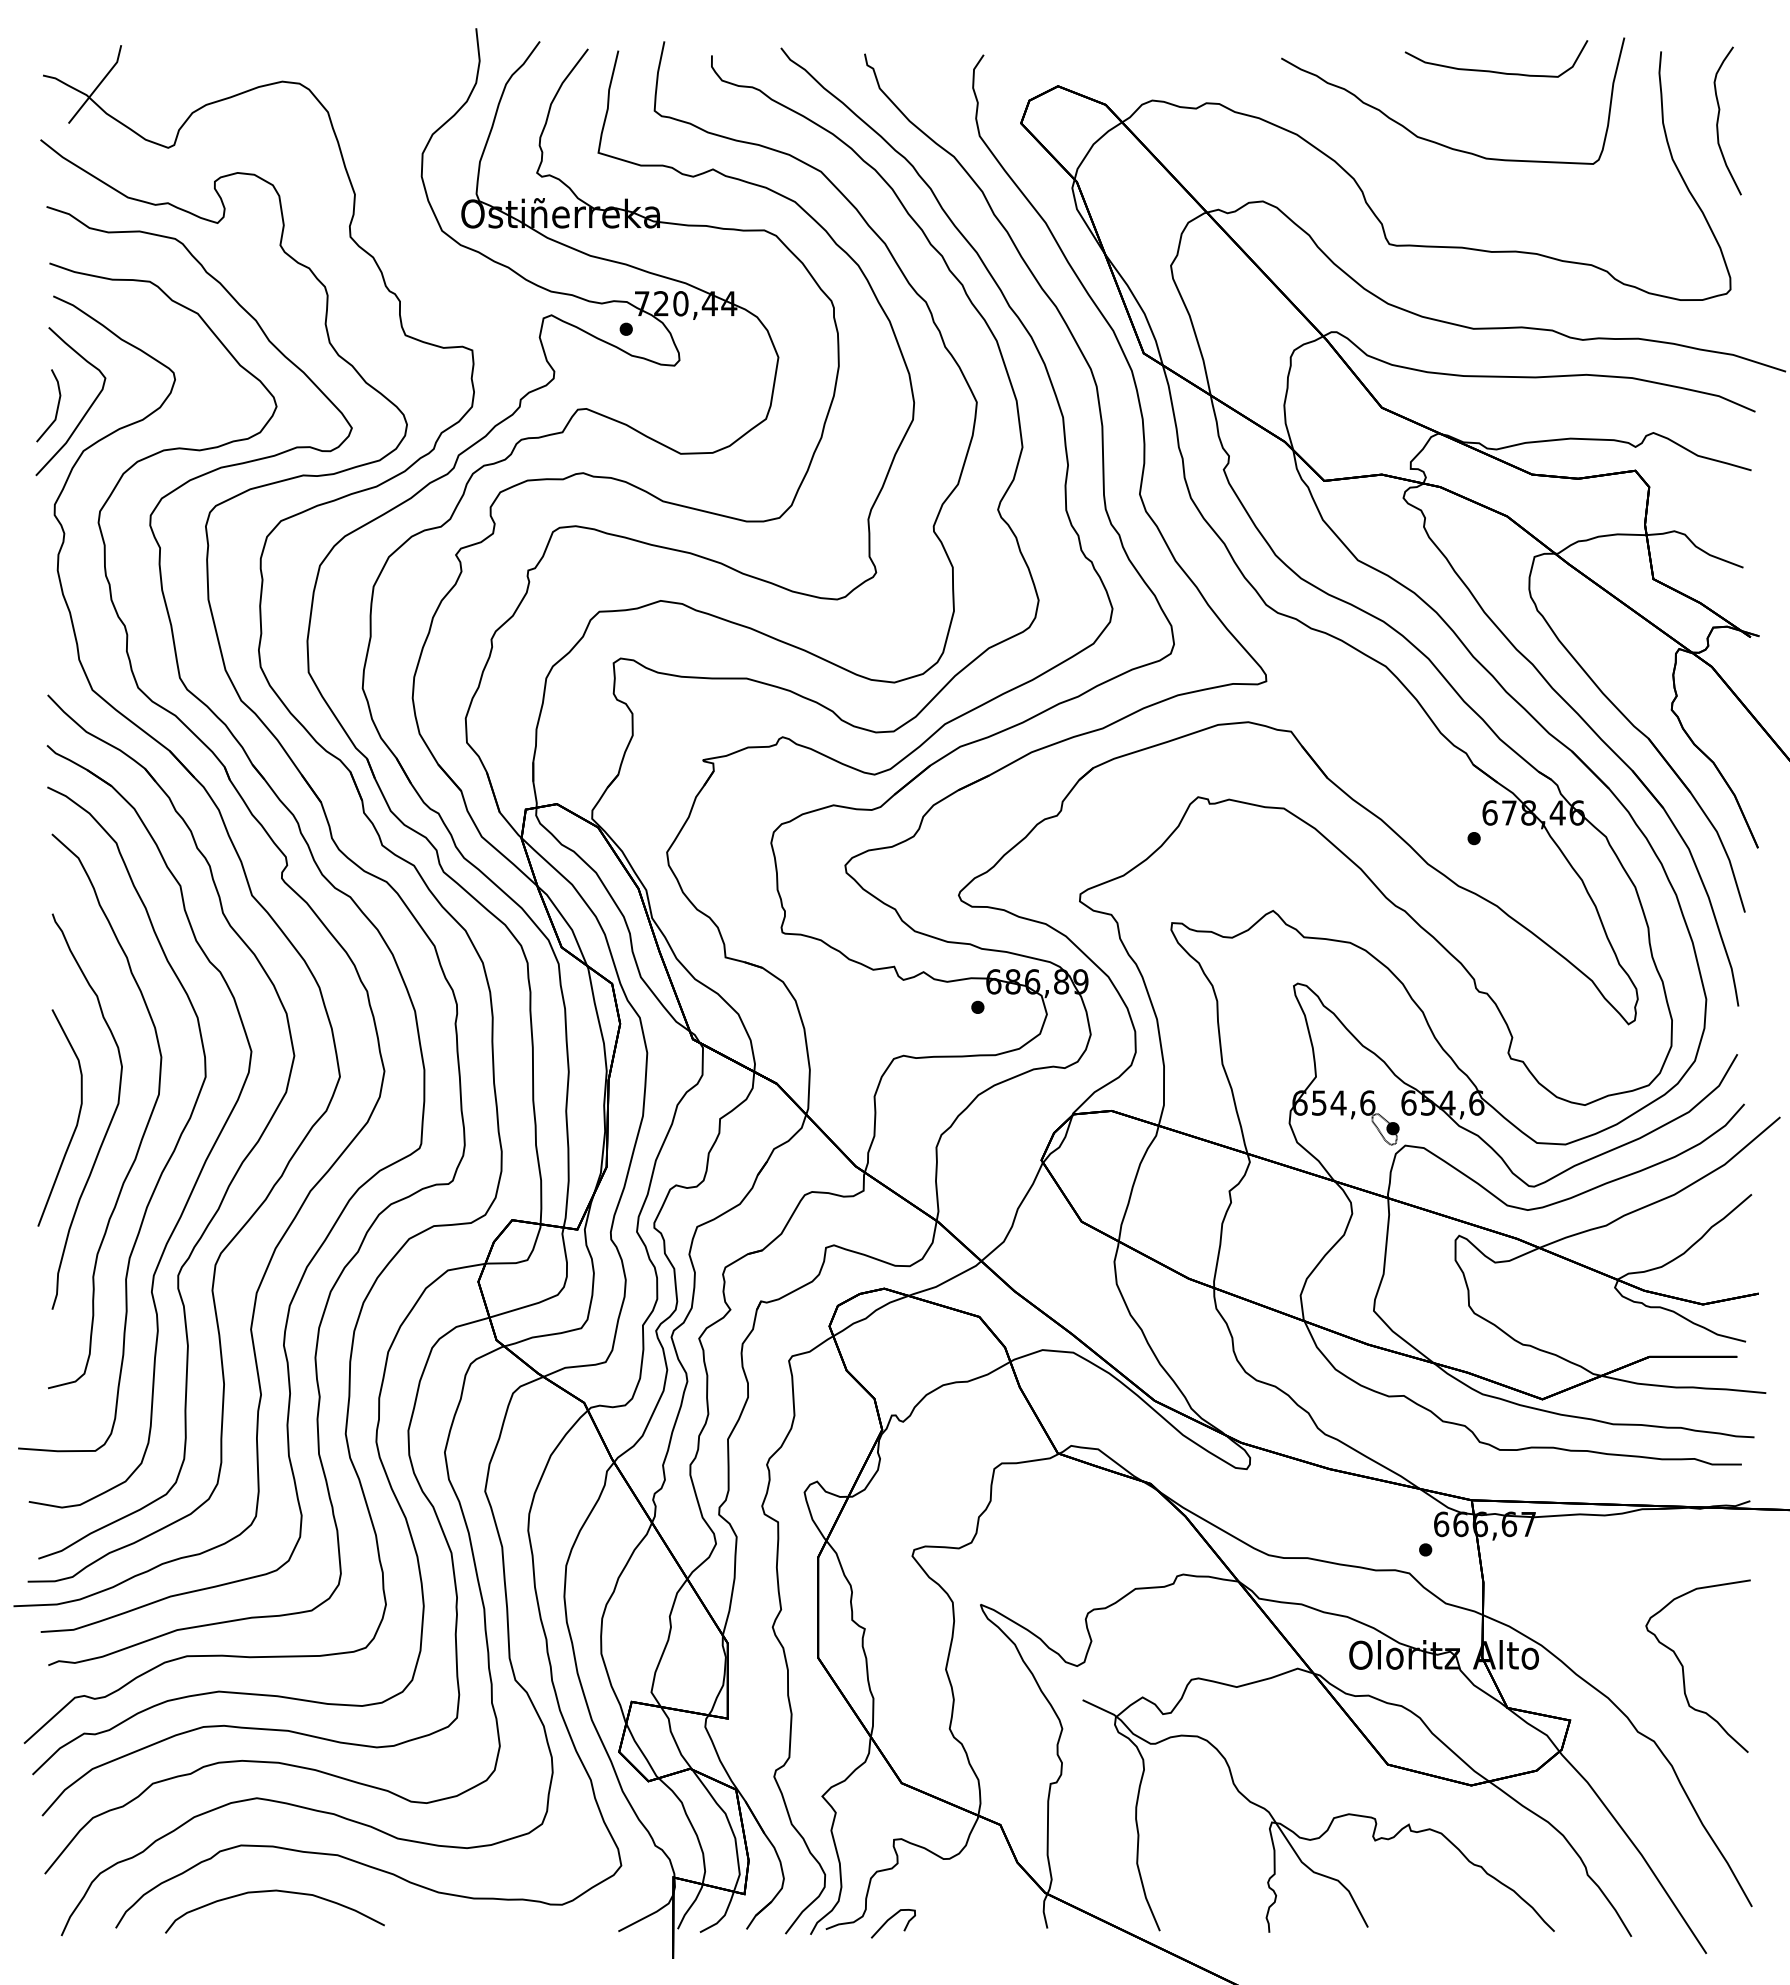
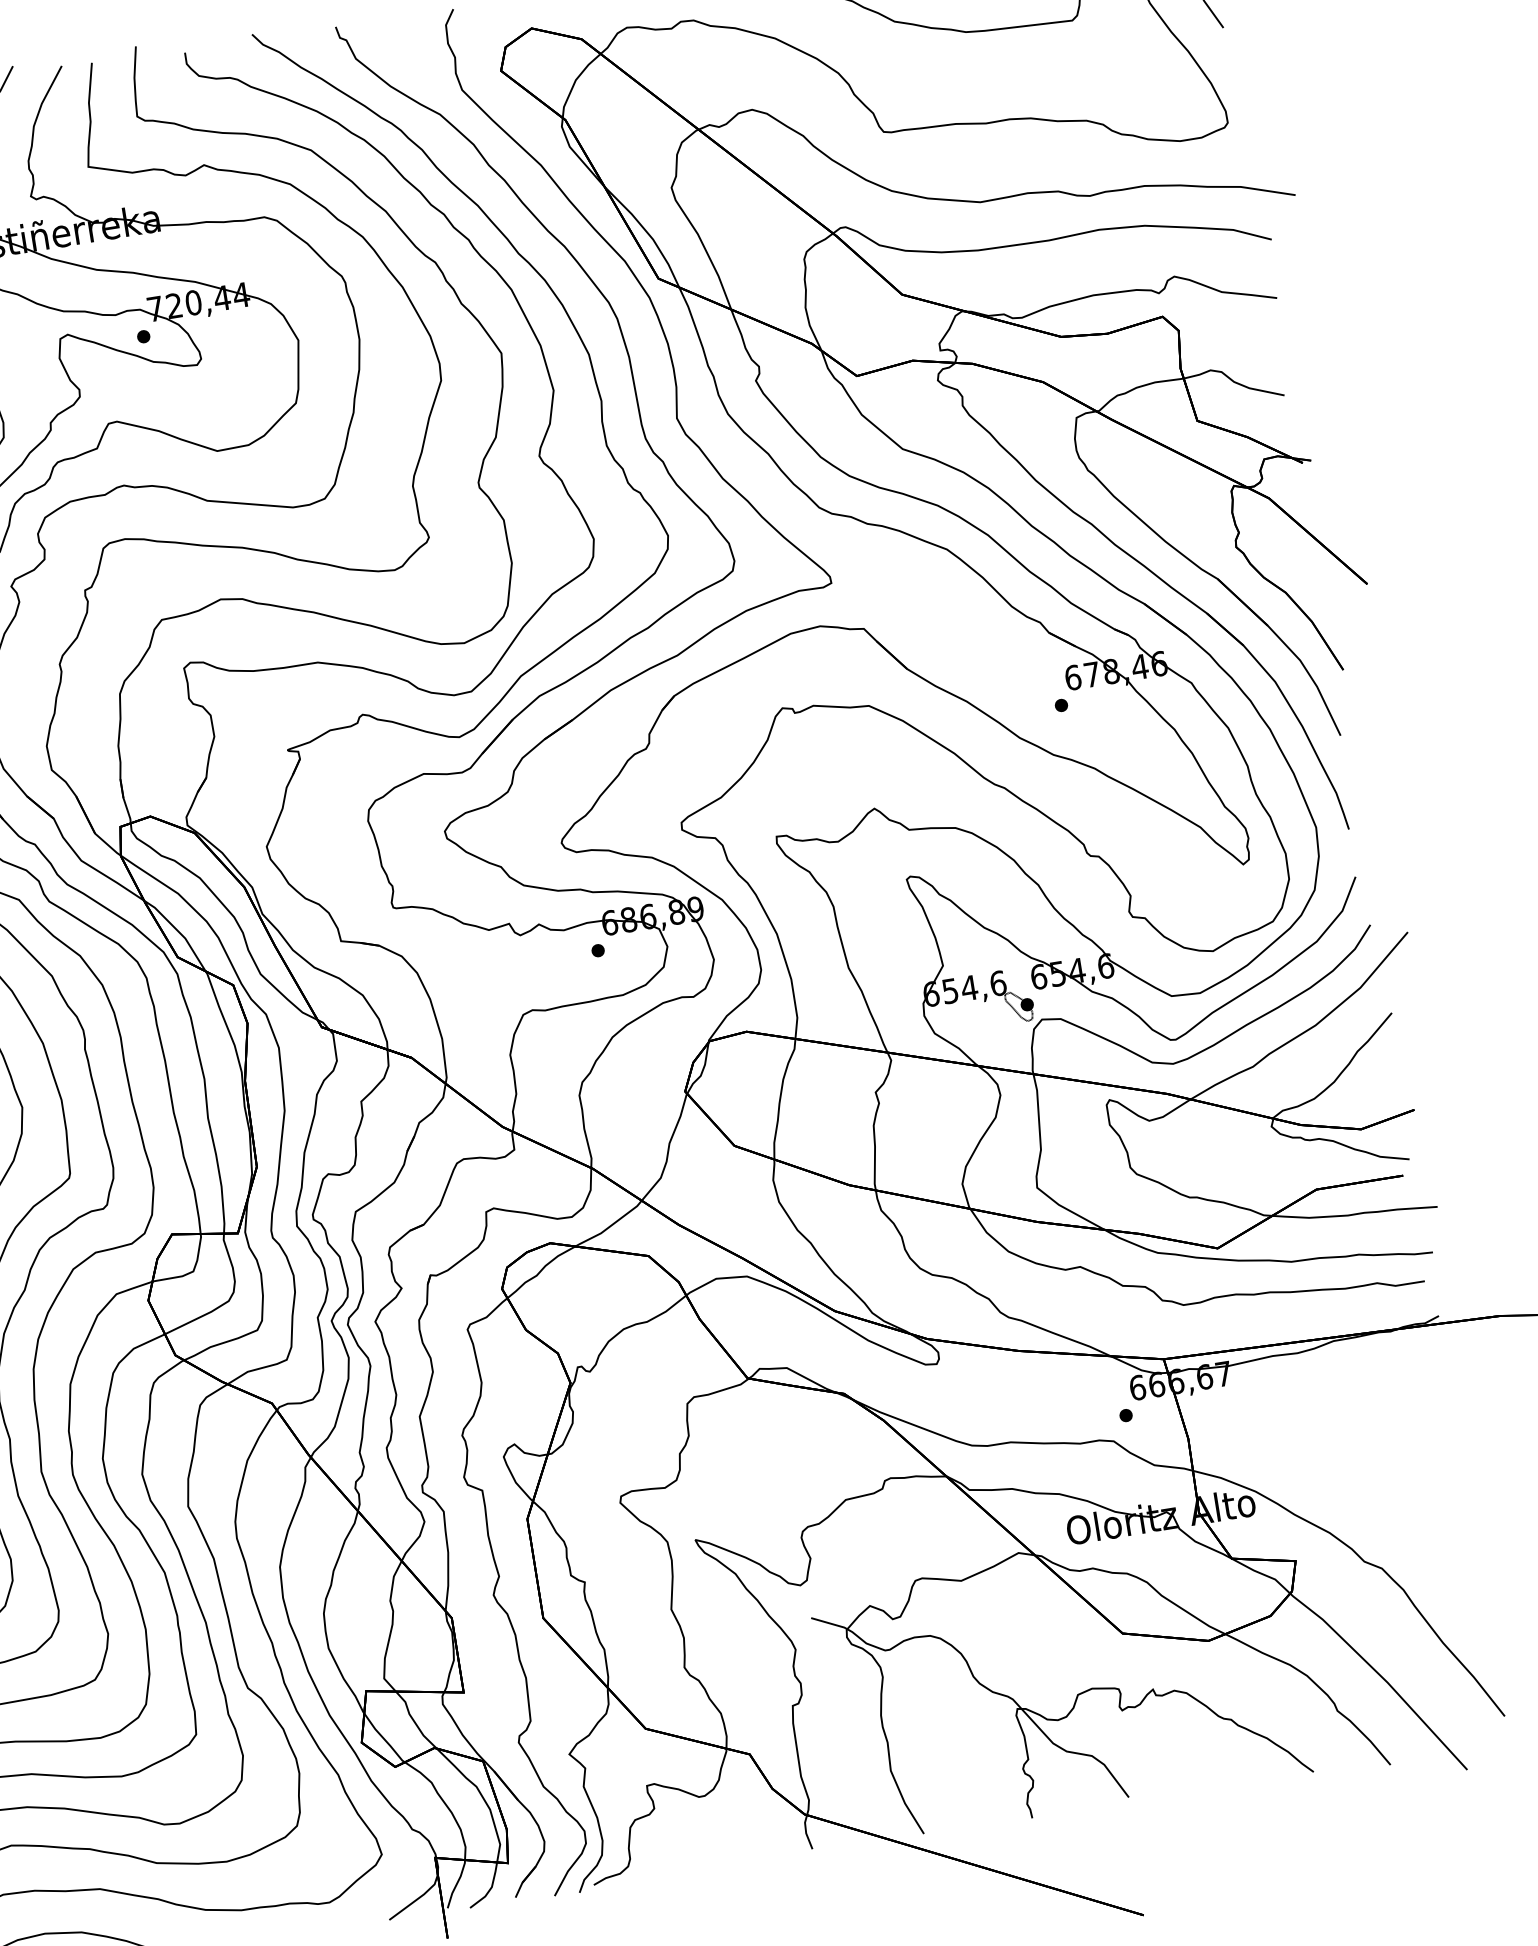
curve: (1683, 1665) -> (1398, 1488), removed
curve: (889, 1920) -> (655, 1866), removed

